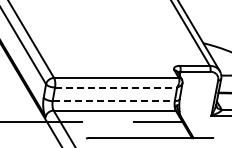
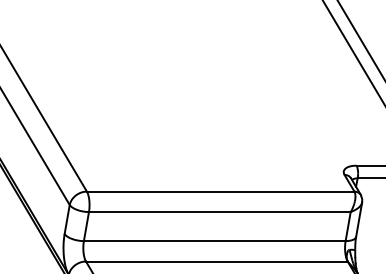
line: (116, 87) -> (220, 211), dashed -> solid
line: (114, 101) -> (216, 241), dashed -> solid

